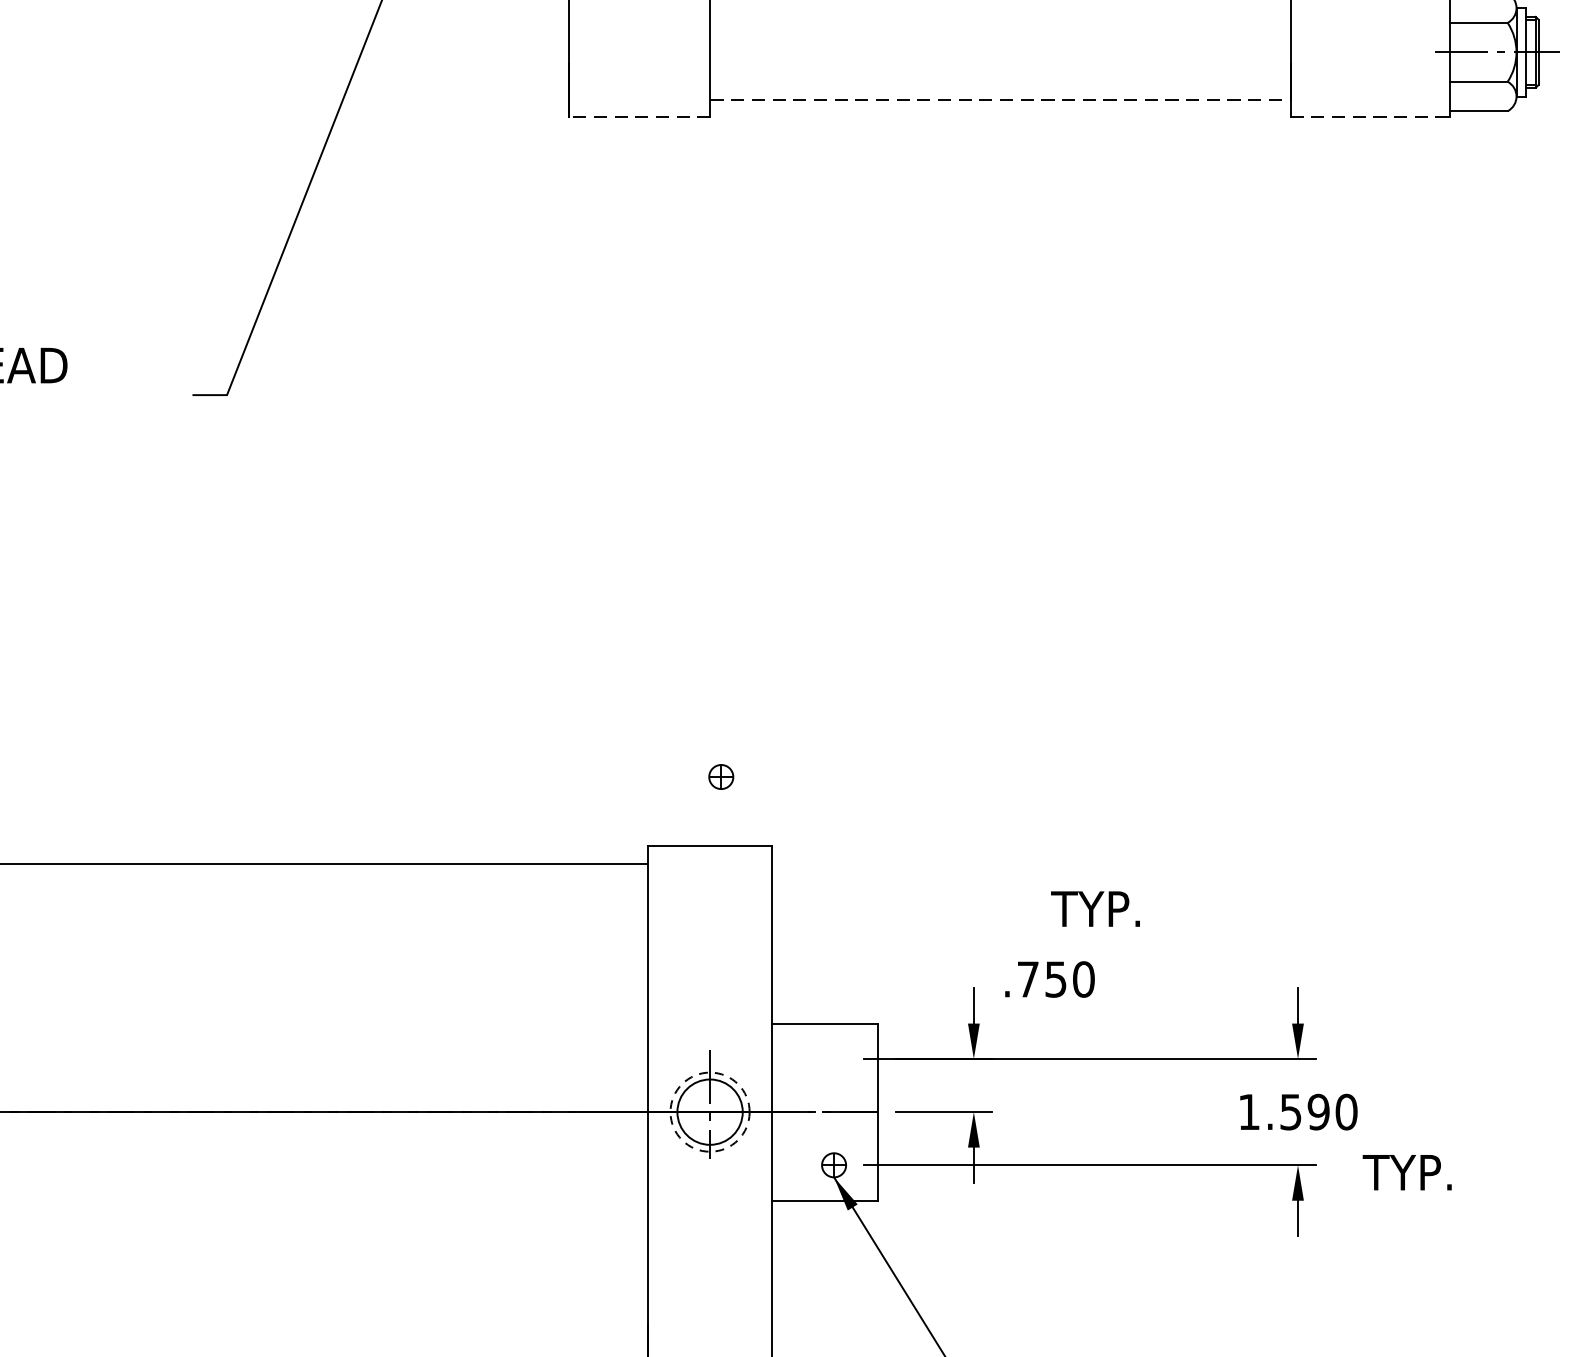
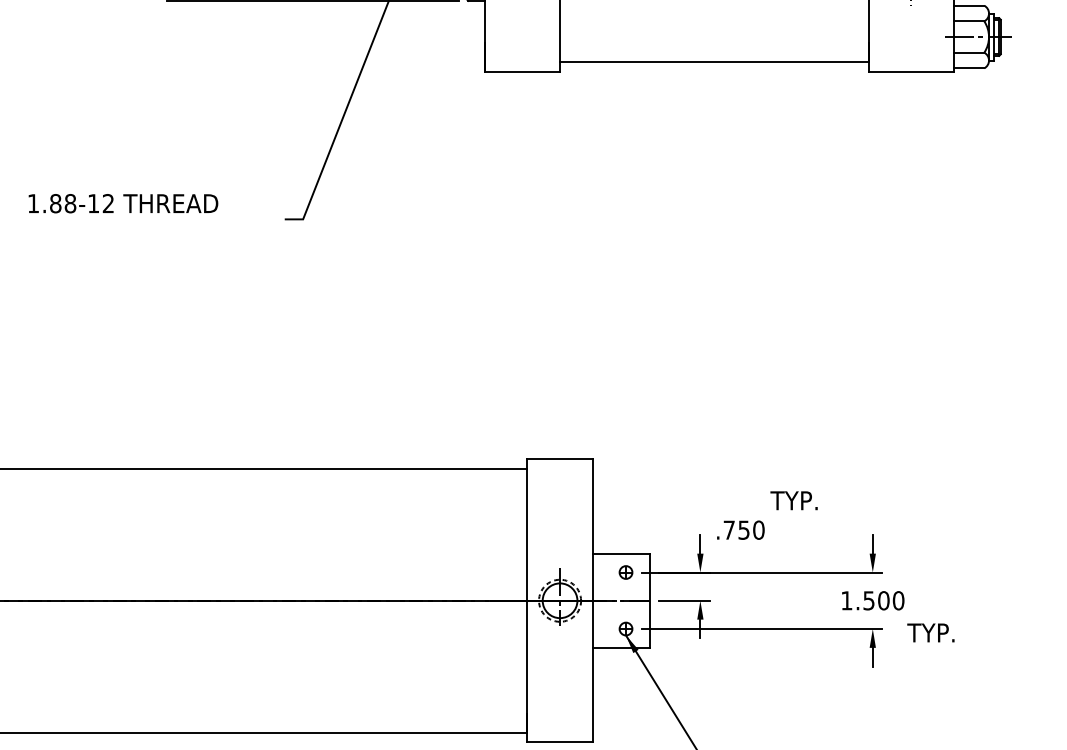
line: (1002, 100) -> (715, 62), dashed -> solid
line: (639, 117) -> (522, 71), dashed -> solid
line: (1370, 117) -> (911, 71), dashed -> solid
part: (720, 776) -> (625, 572), moved
text: (1094, 908) -> (793, 500), moved
text: (1318, 1111) -> (883, 600), 1.590 -> 1.500

